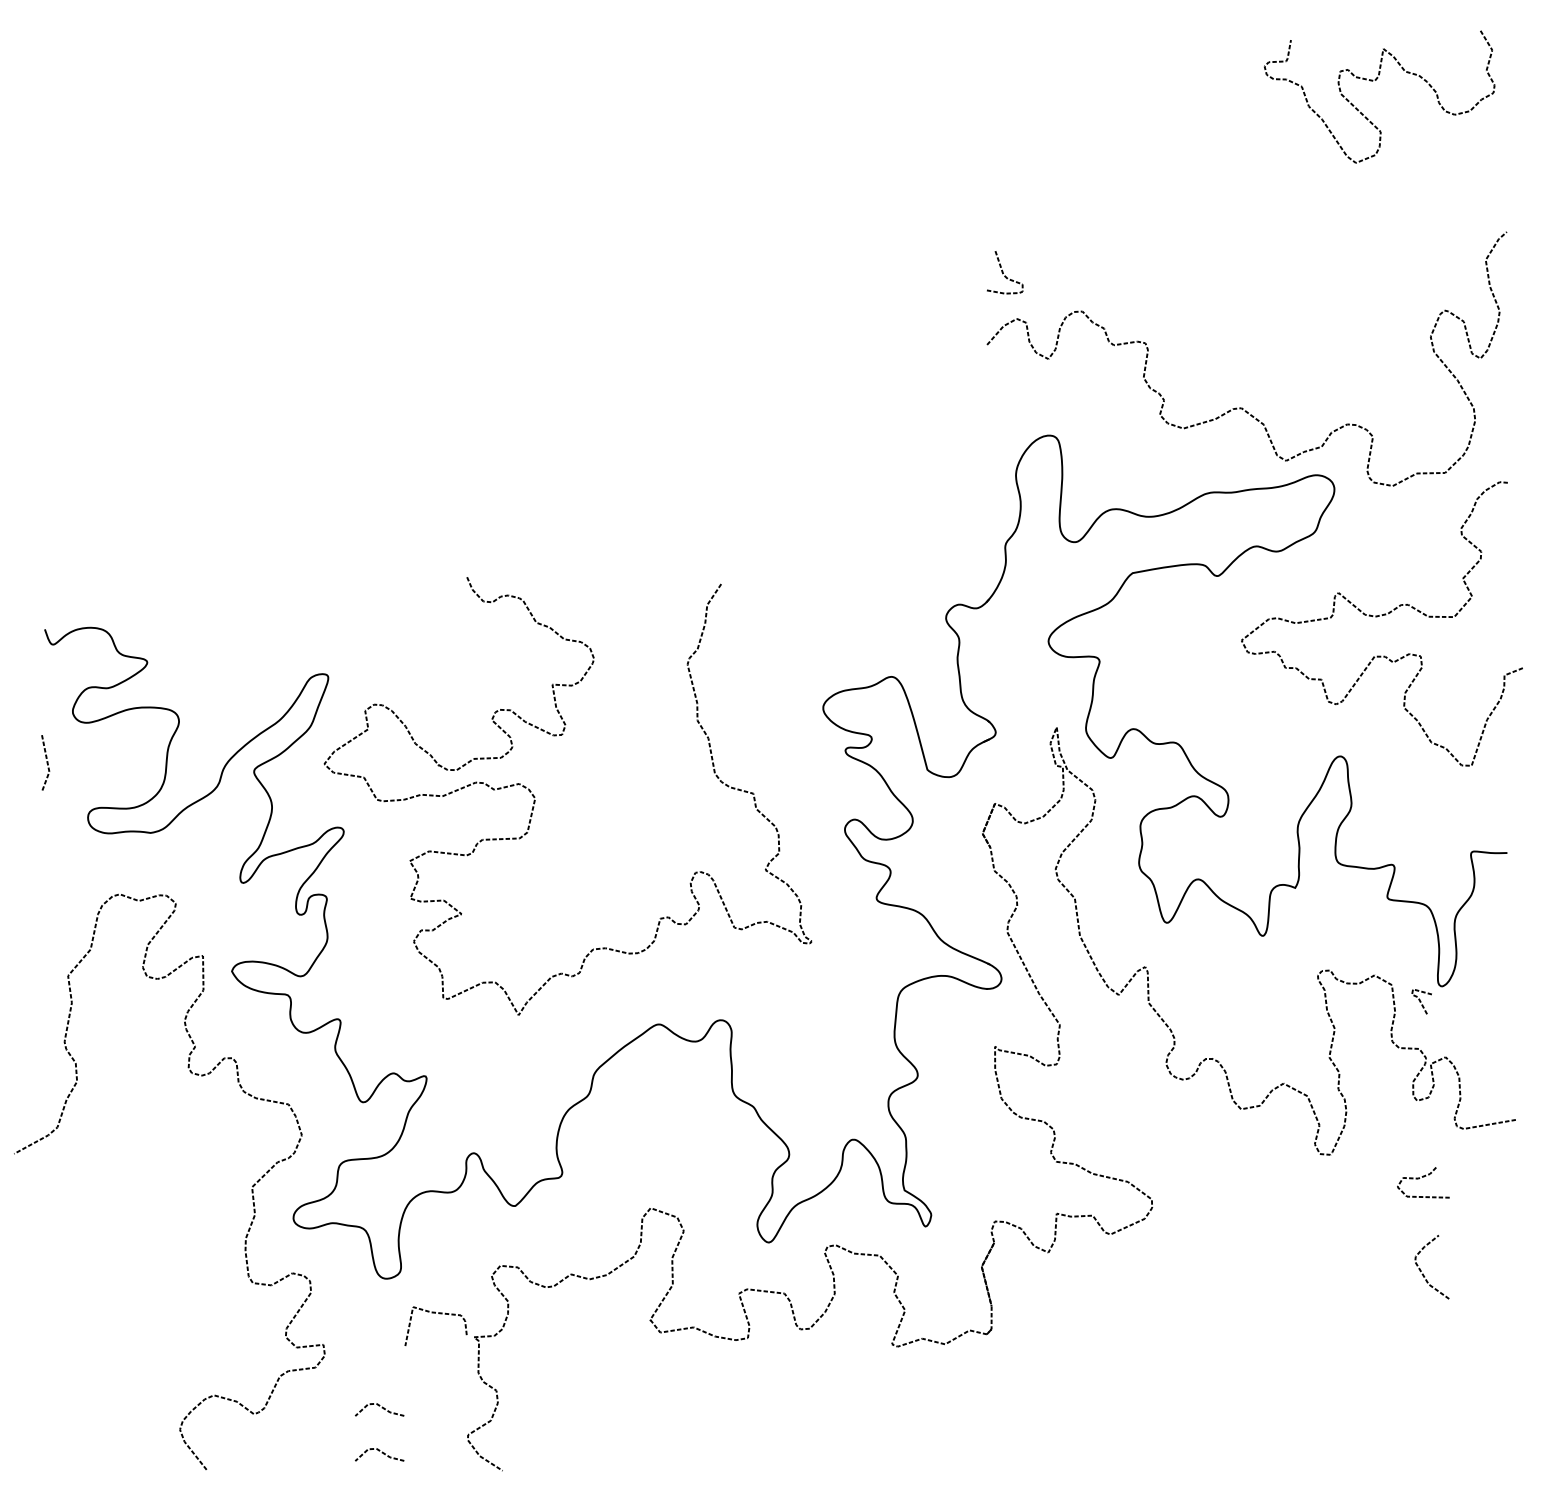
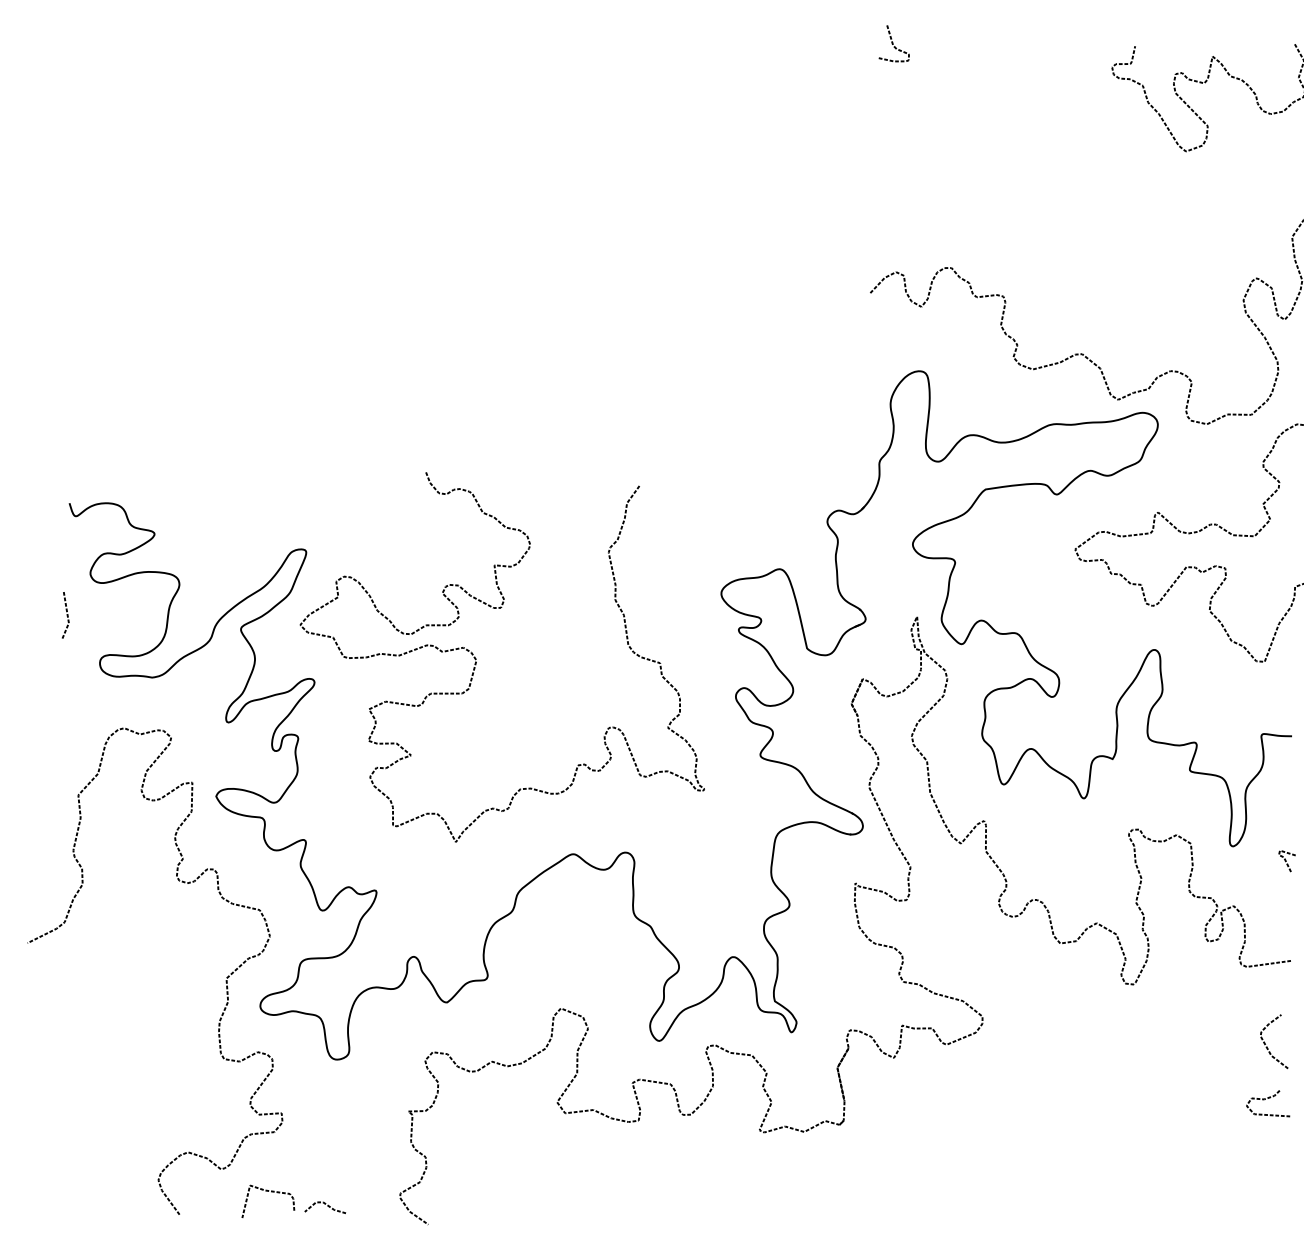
curve: (1003, 272) -> (893, 43), moved
line: (1421, 1001) -> (1286, 861), moved
curve: (1423, 1177) -> (1268, 1098), moved
curve: (1423, 1273) -> (1267, 1046), moved
curve: (439, 1314) -> (272, 1192), moved
line: (381, 1407) -> (328, 1167), removed

